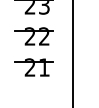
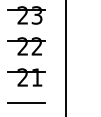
line: (33, 93) -> (26, 103), added

